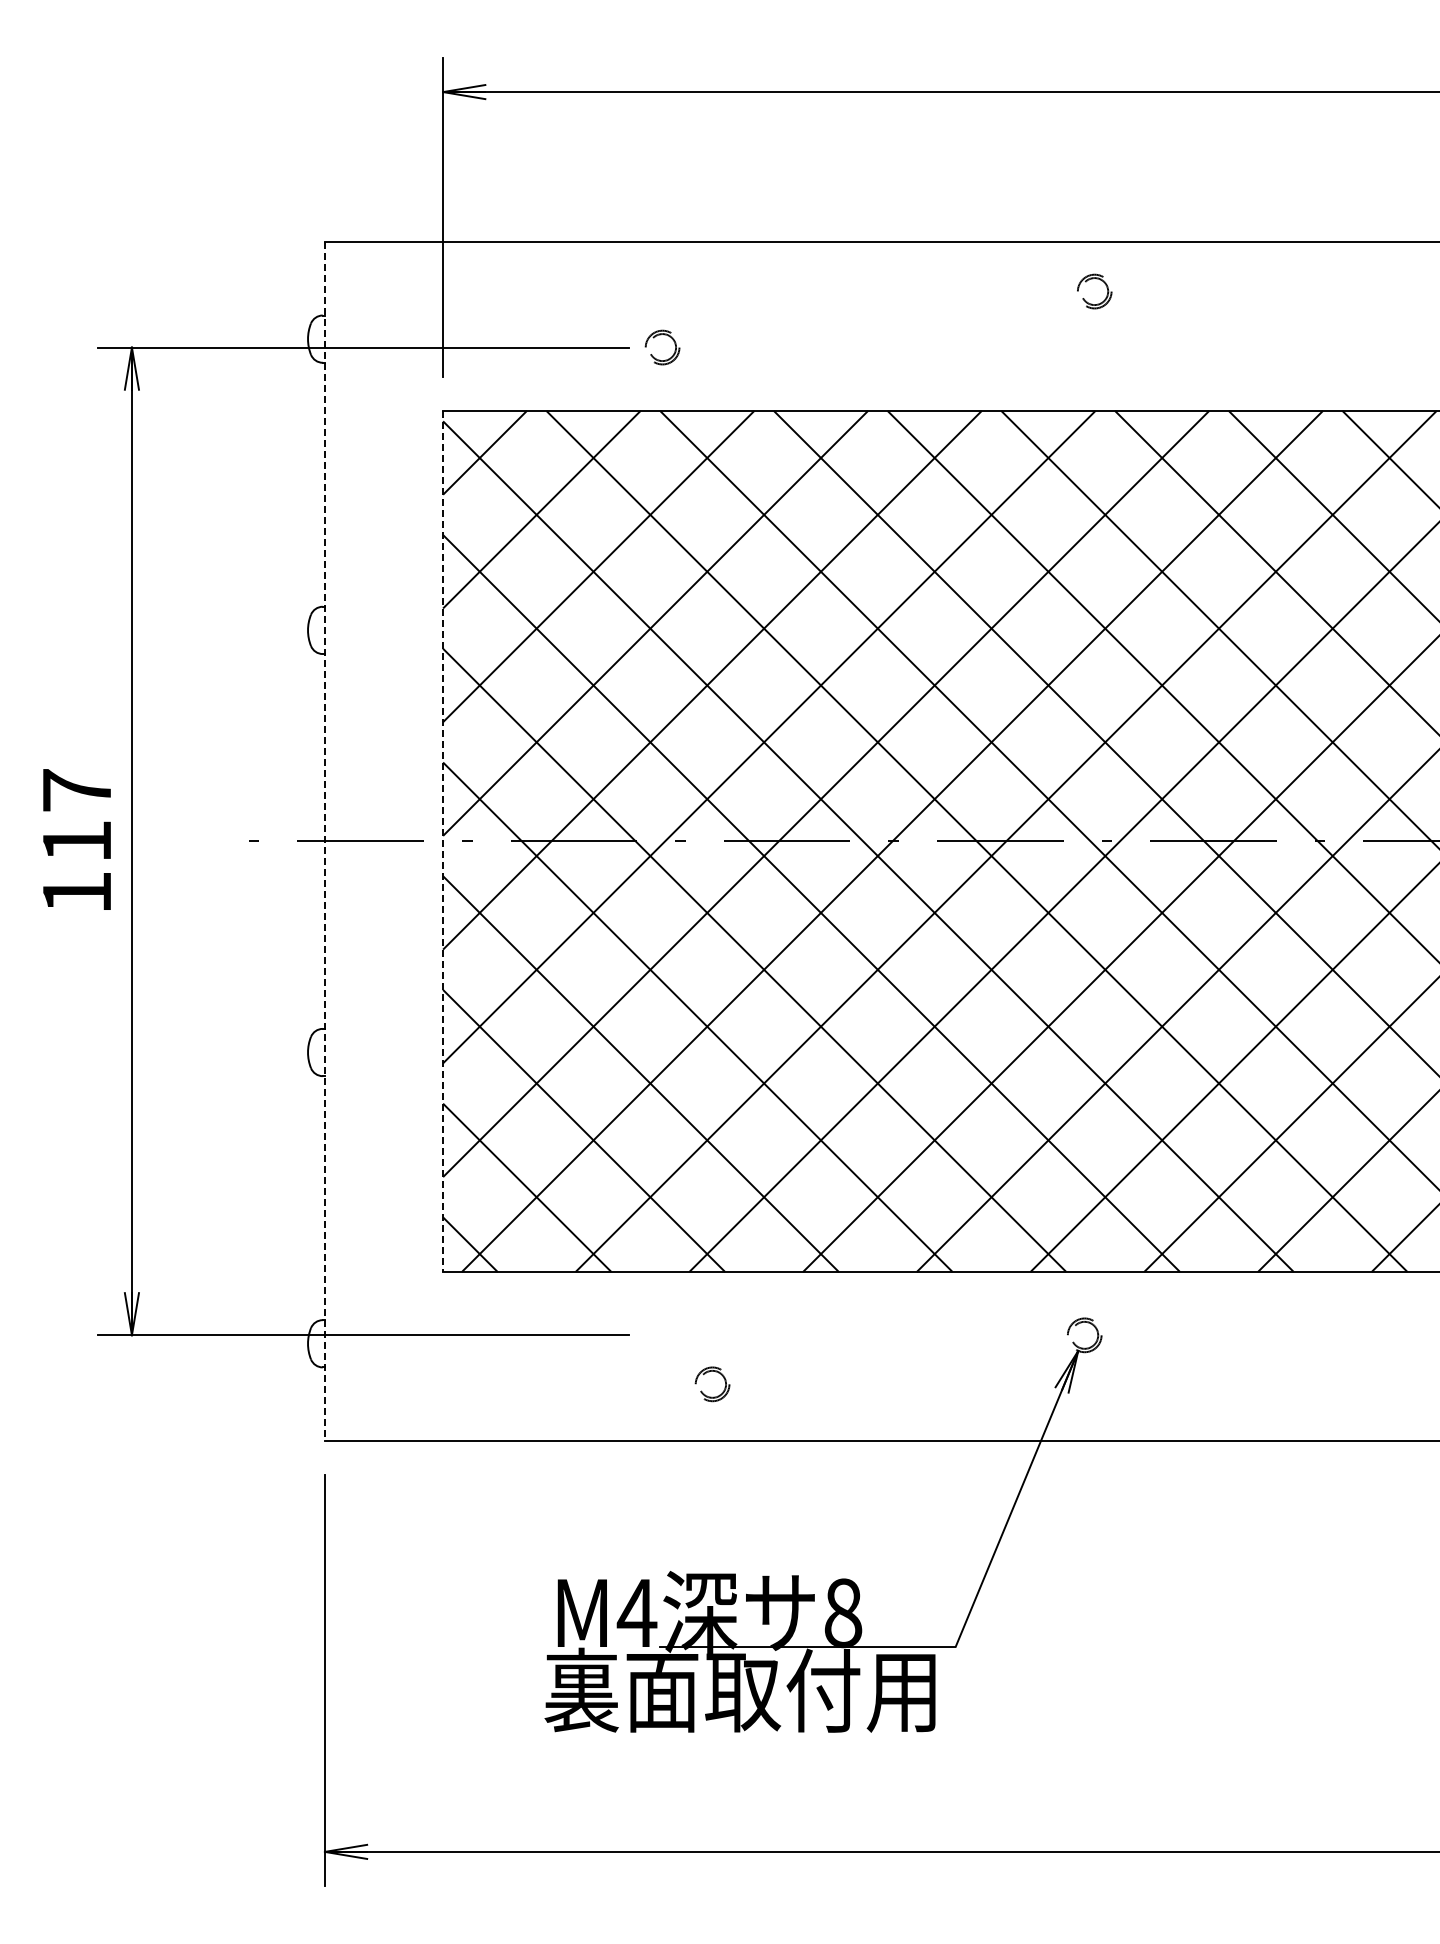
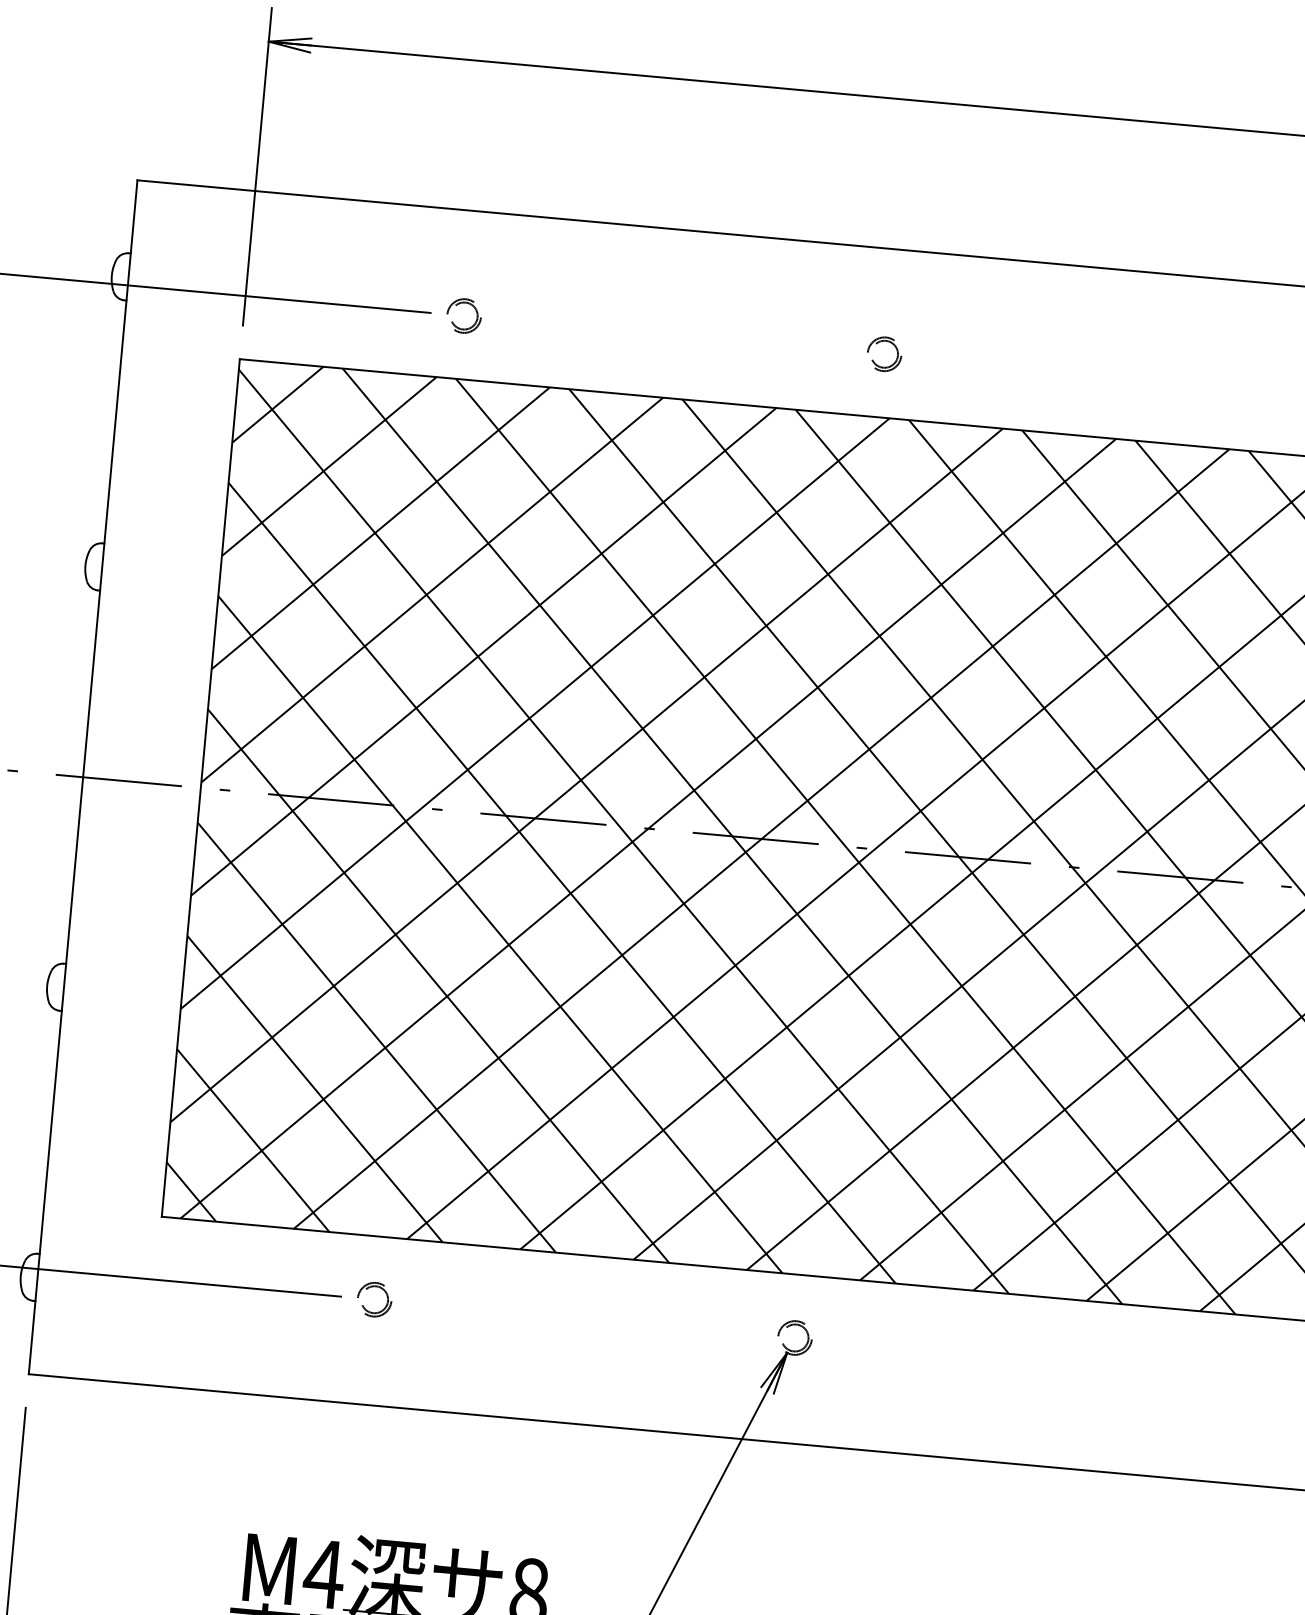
part: (1086, 282) -> (877, 344), moved
line: (324, 841) -> (82, 777), dashed -> solid
line: (443, 841) -> (201, 788), dashed -> solid
part: (712, 1396) -> (373, 1311), moved

